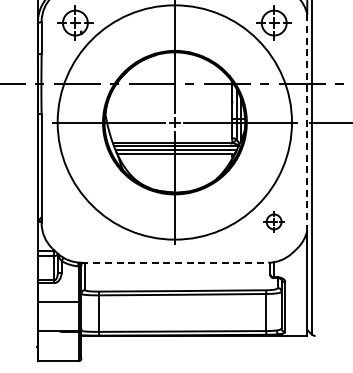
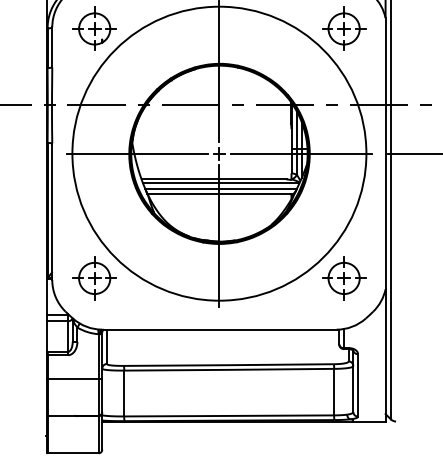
line: (307, 123) -> (385, 154), dashed -> solid
part: (75, 221) -> (94, 277), added
part: (273, 221) -> (343, 277), size x1.67
line: (175, 262) -> (220, 329), dashed -> solid

